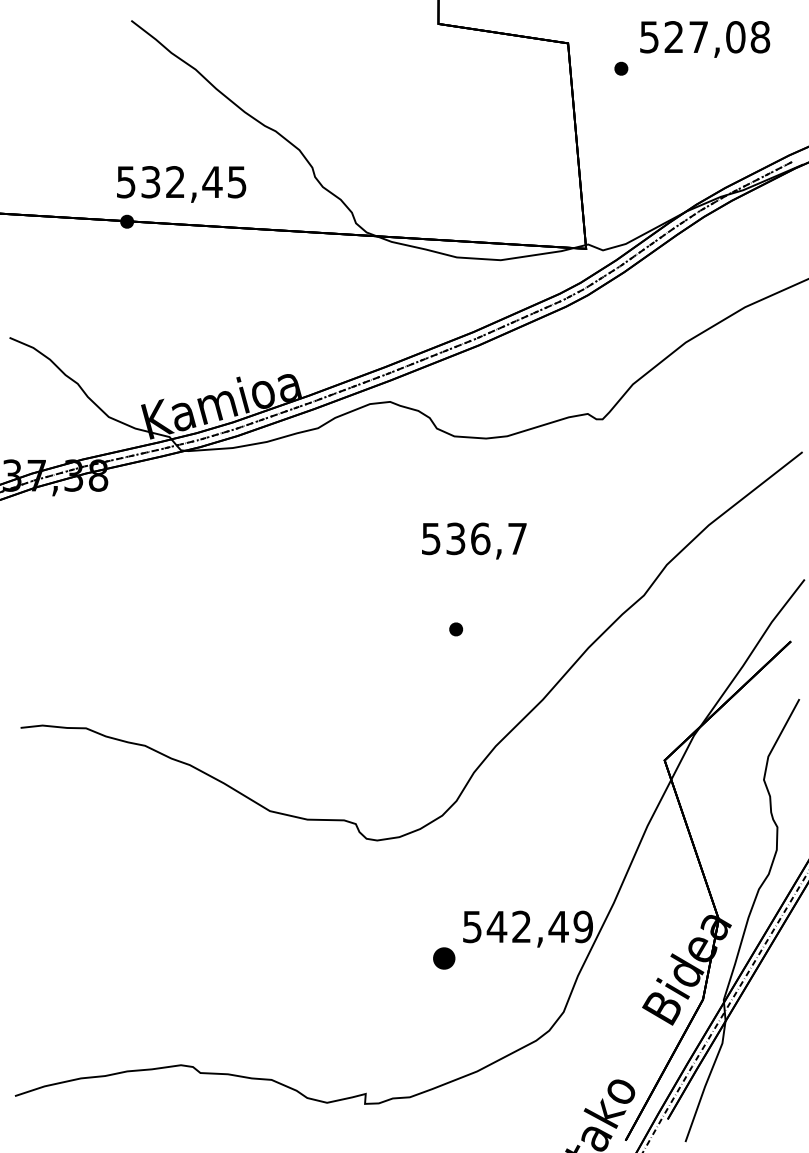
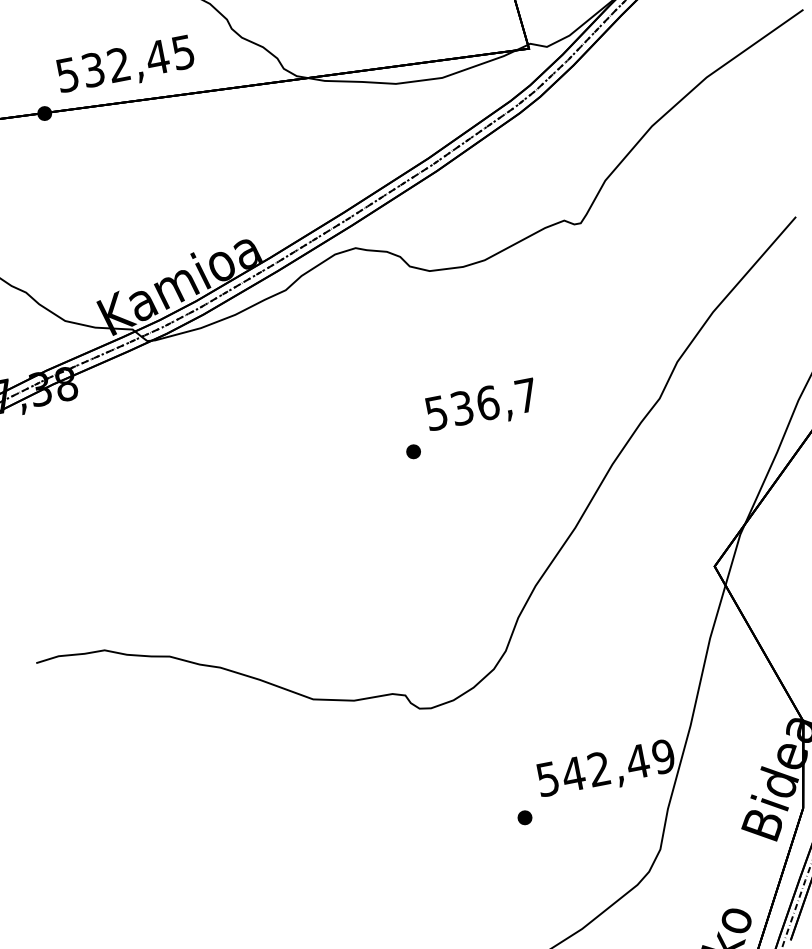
text: (181, 184) -> (125, 66), moved
text: (474, 540) -> (481, 406), moved
part: (455, 629) -> (412, 452), moved
part: (444, 958) -> (525, 817), size x0.62

